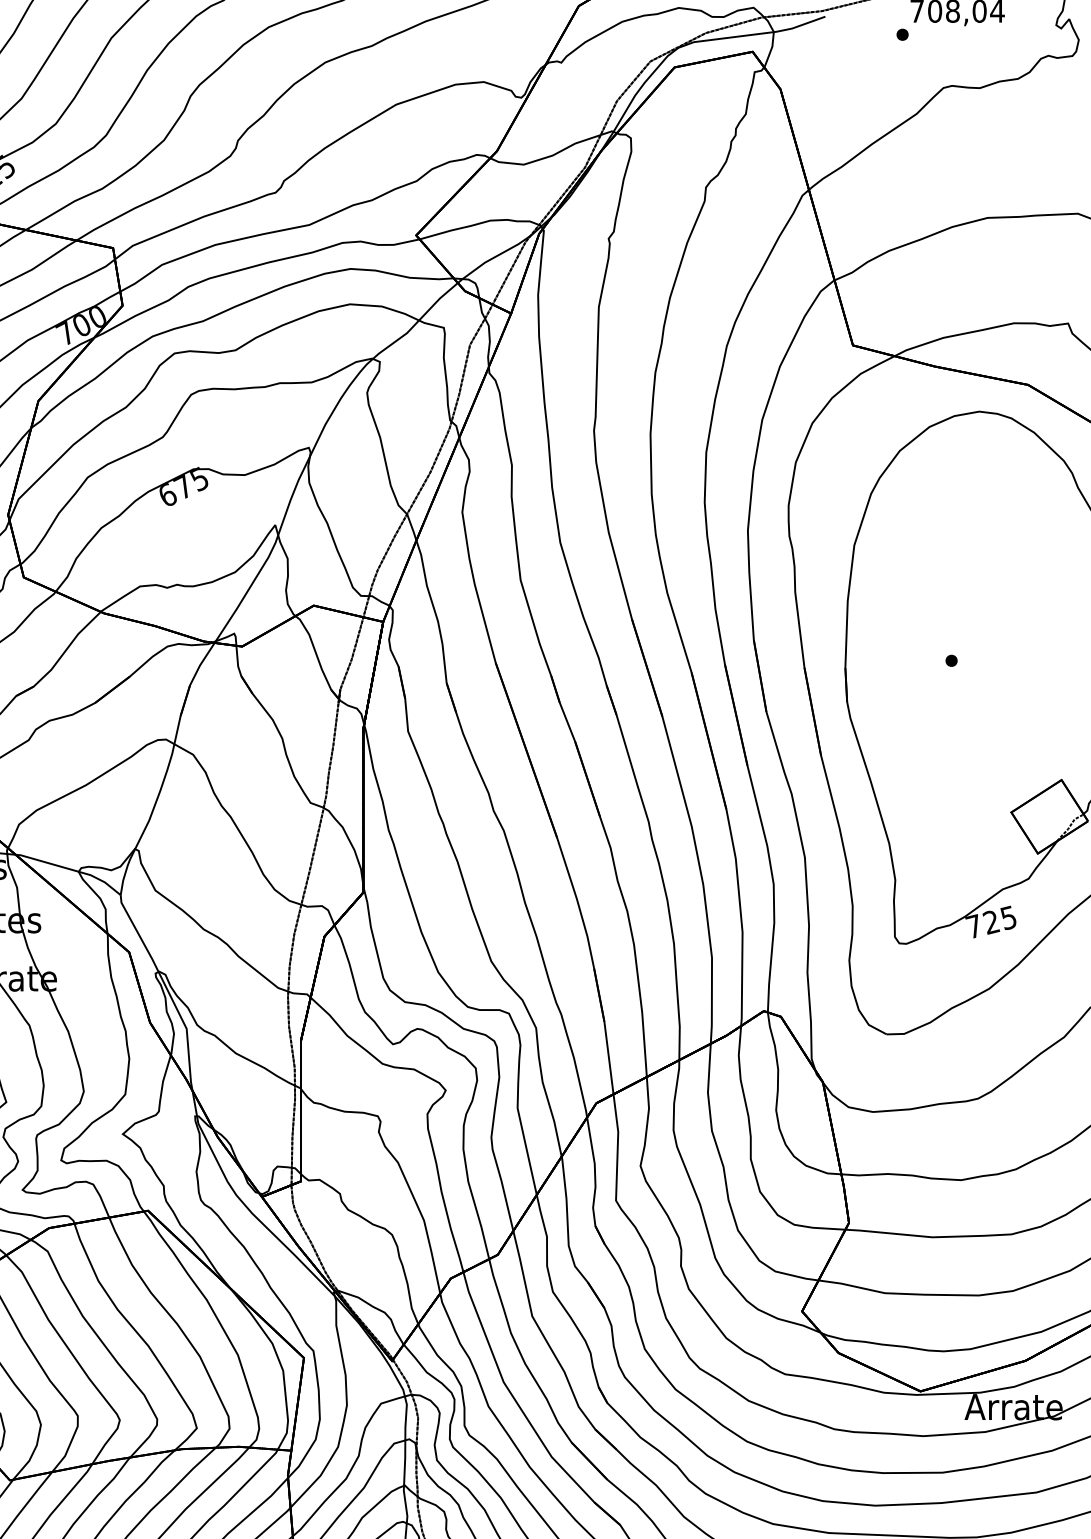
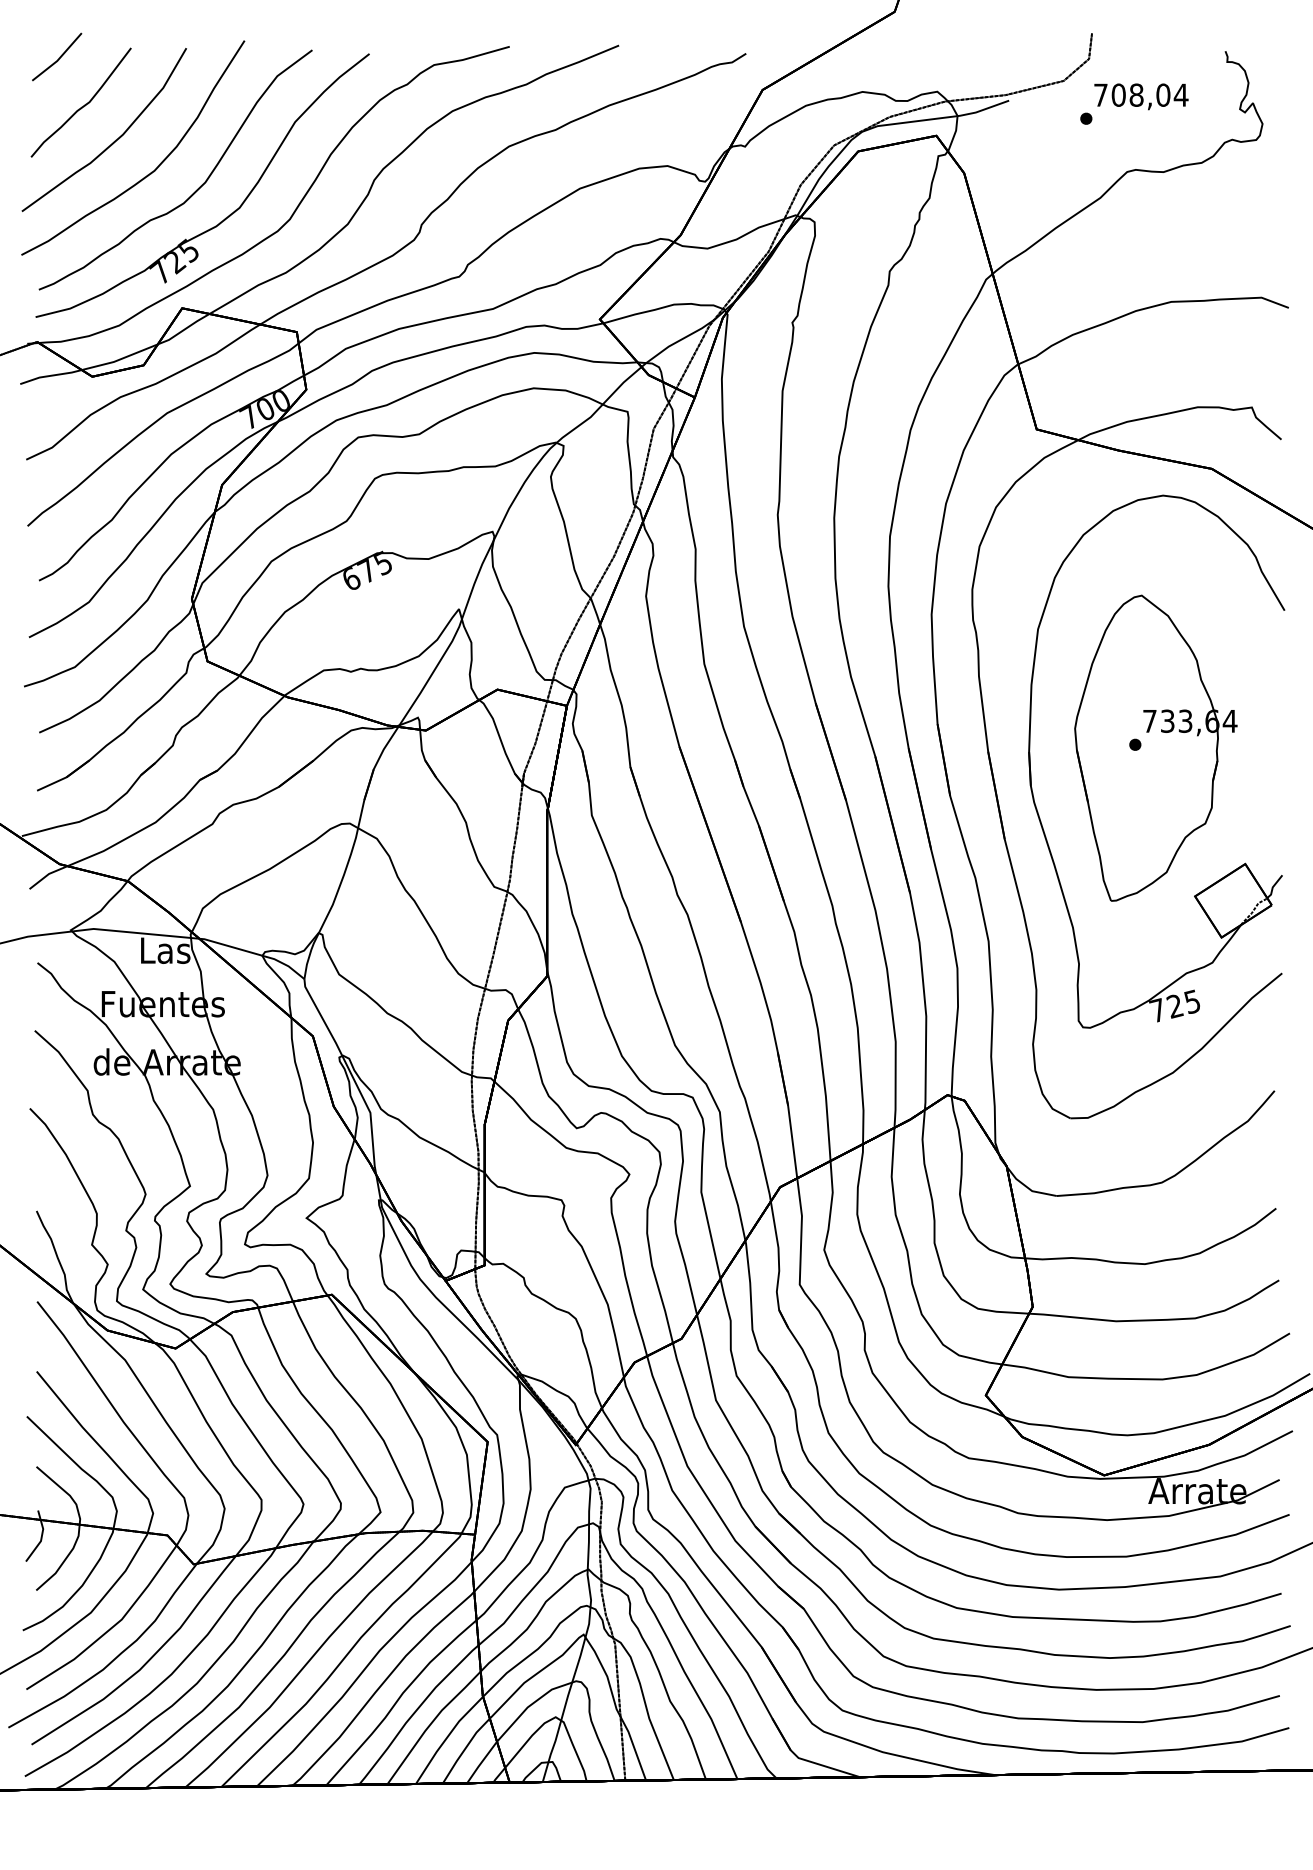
part: (971, 663) -> (1155, 747), added

